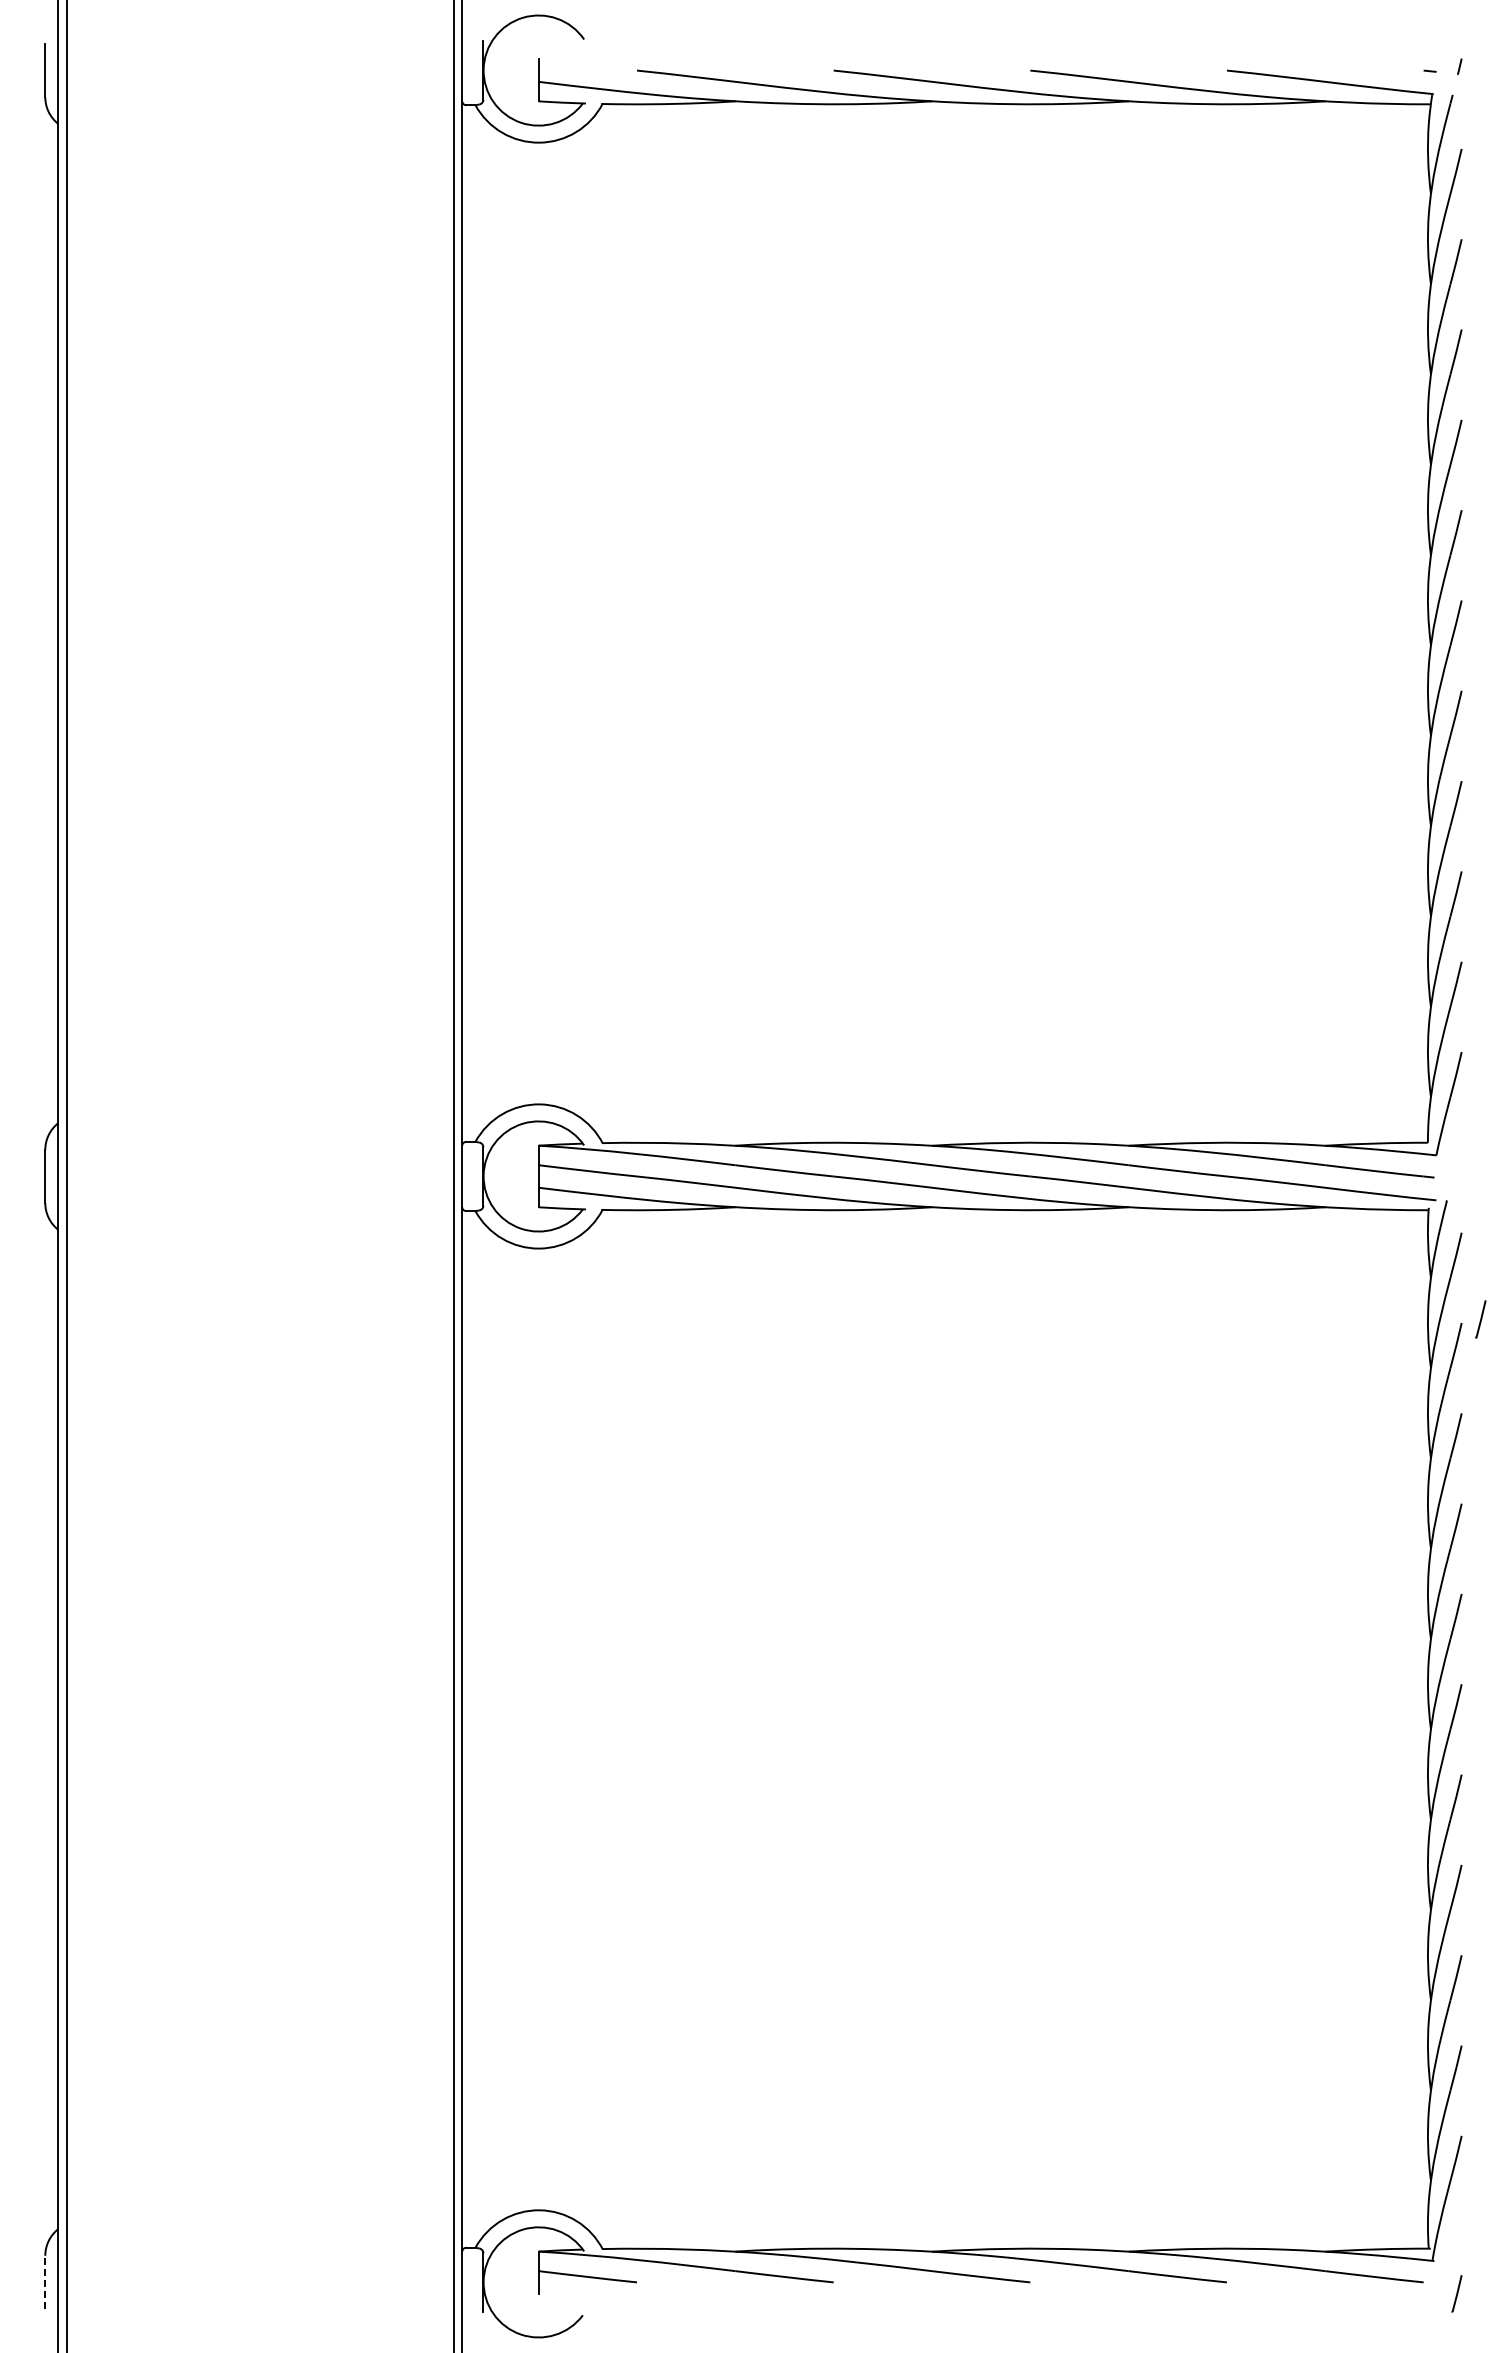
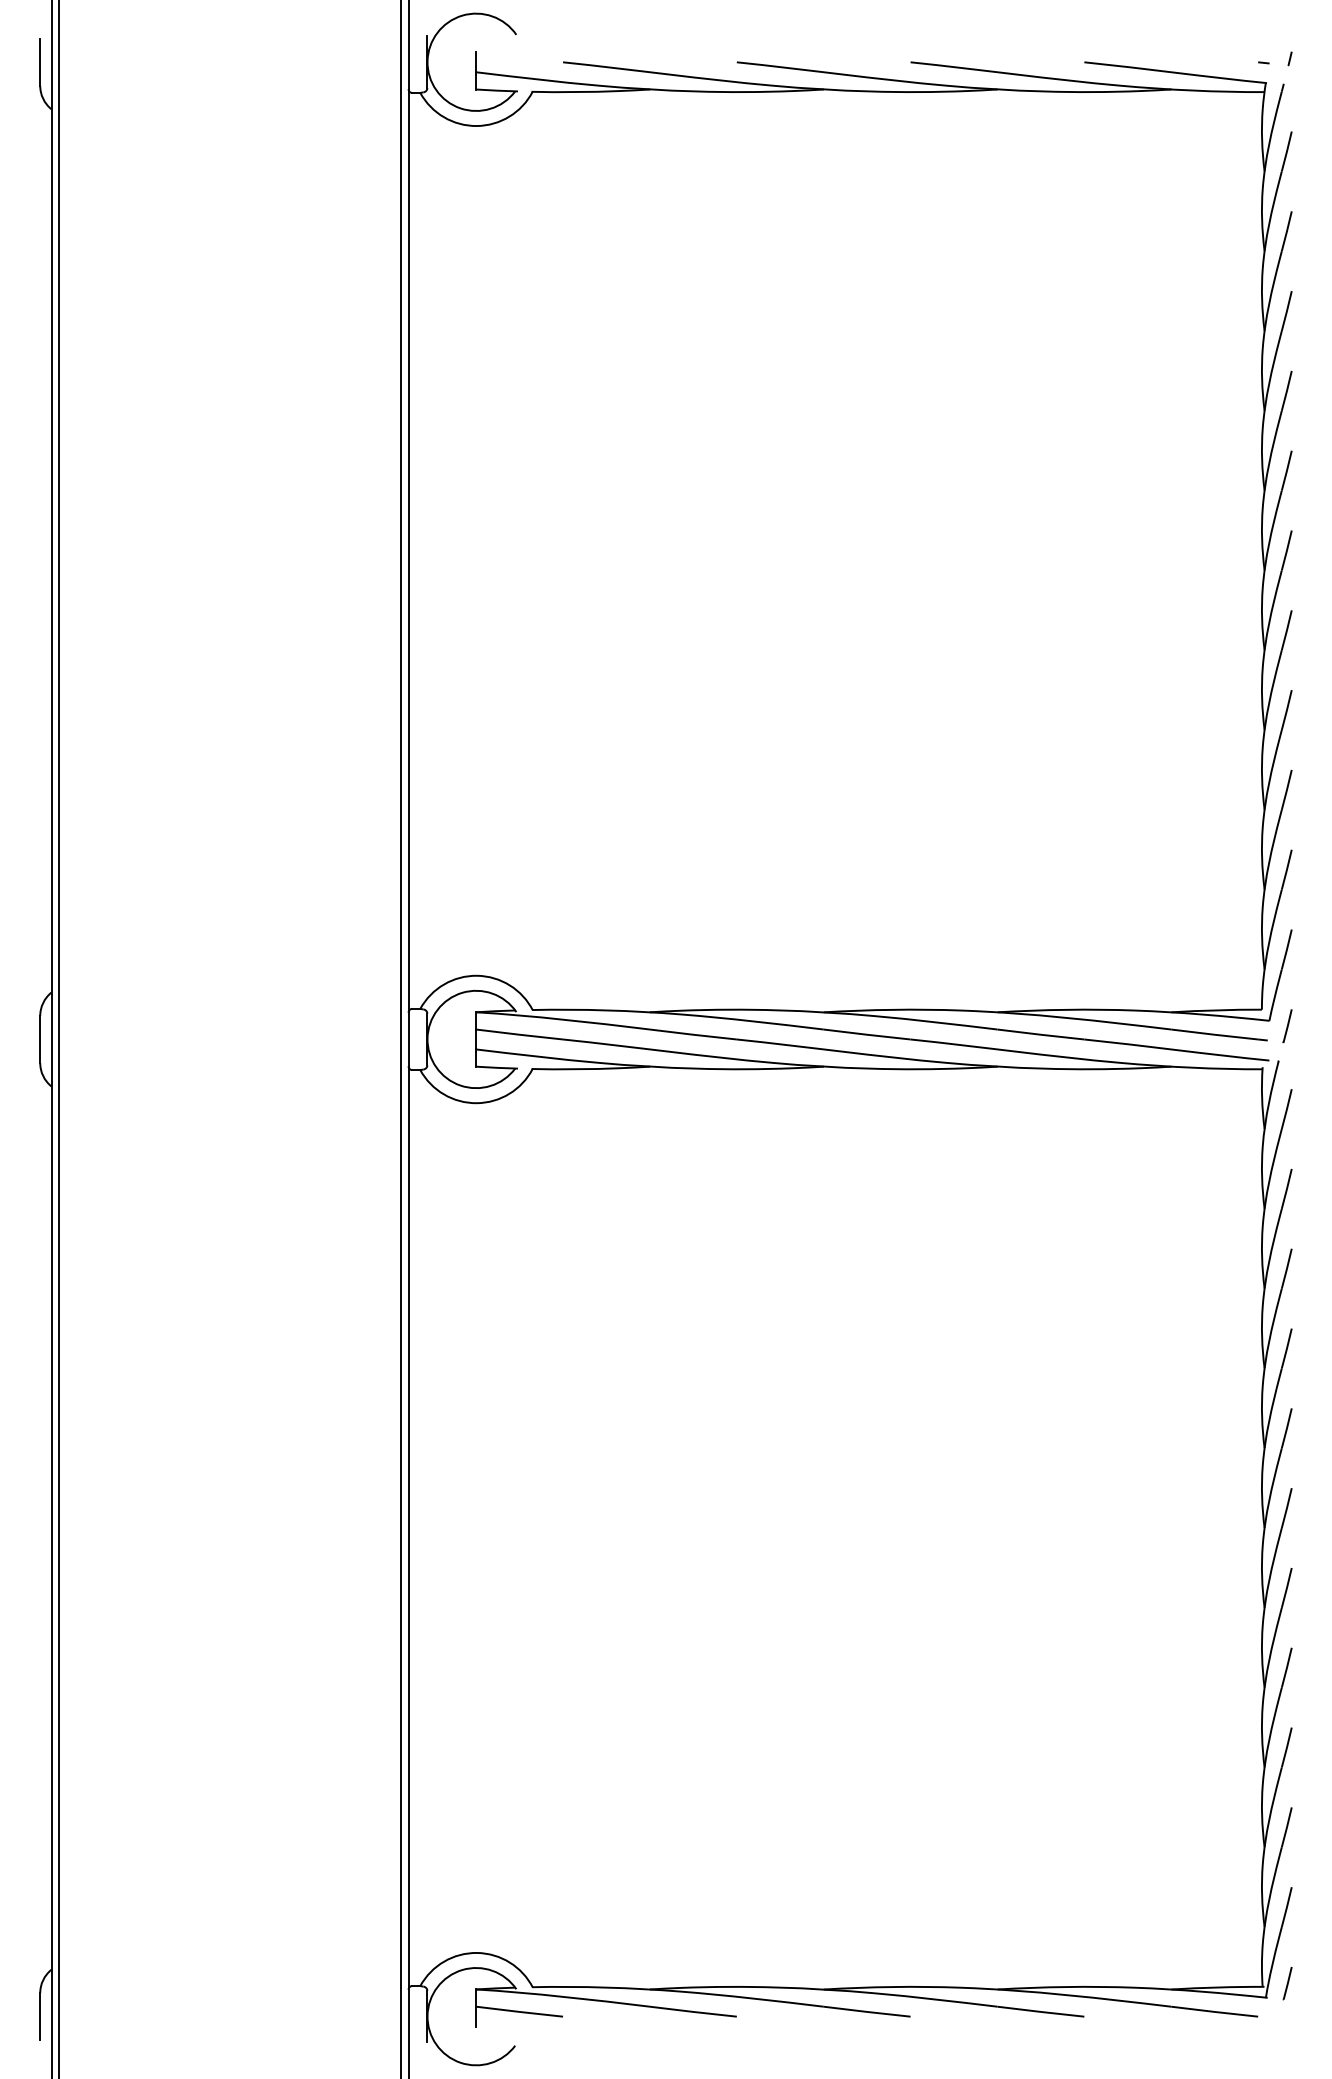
line: (1480, 1319) -> (1287, 1026), moved
line: (45, 2282) -> (40, 2016), dashed -> solid
line: (1456, 2293) -> (1287, 1983), moved

